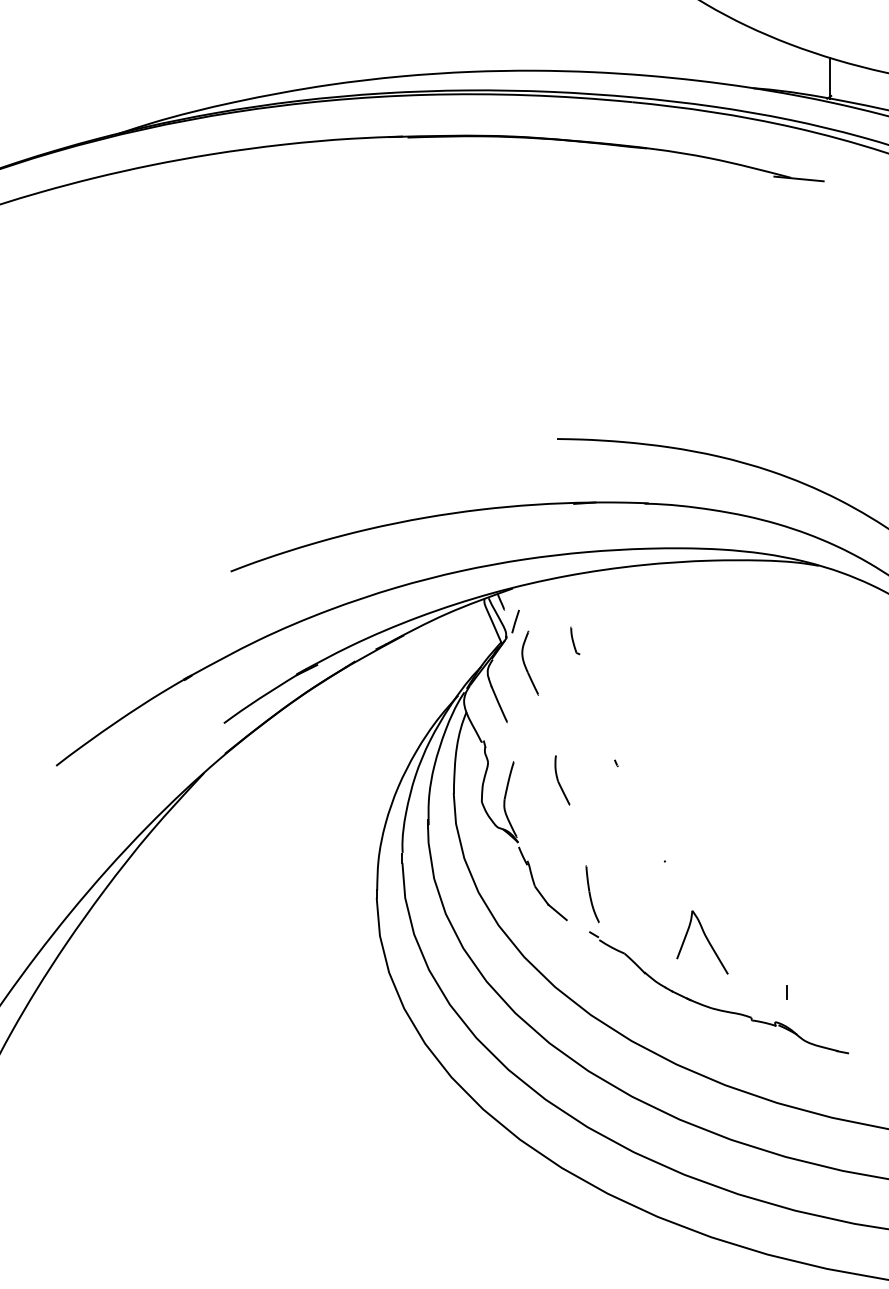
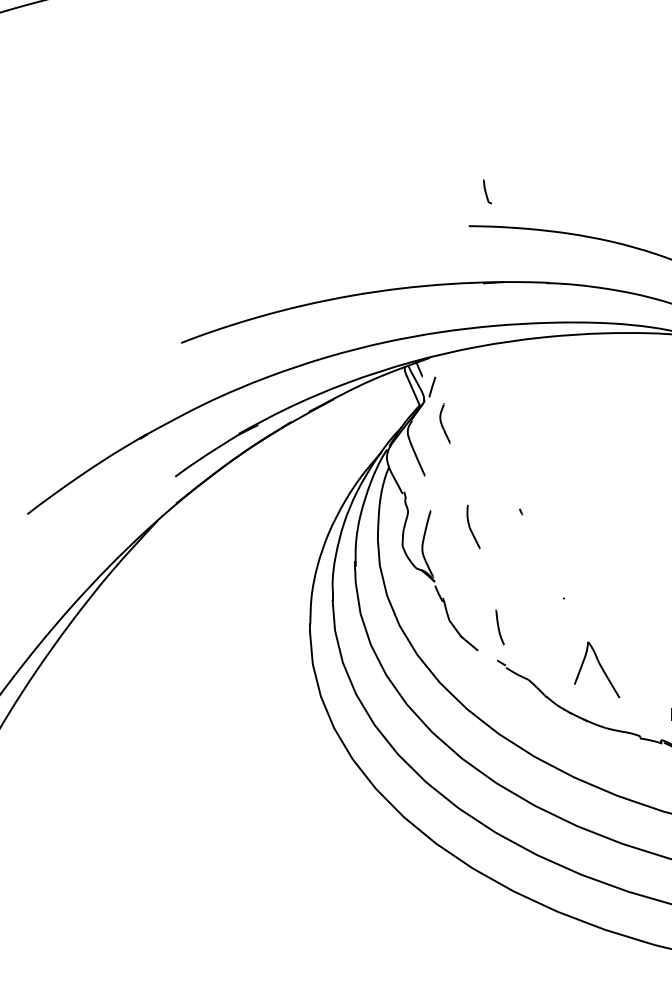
part: (575, 640) -> (487, 191), moved
part: (529, 662) -> (444, 423), size x0.7
part: (592, 894) -> (500, 627), size x0.7

